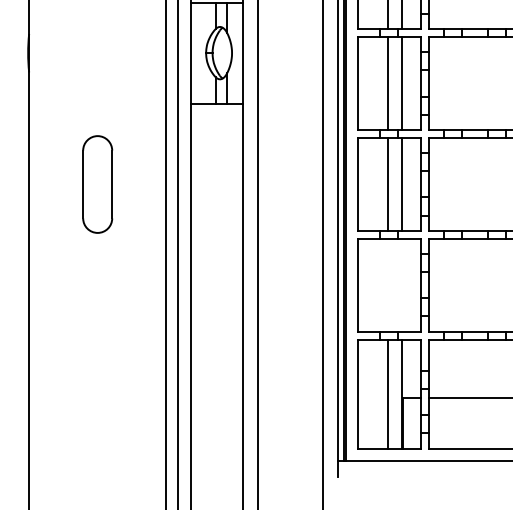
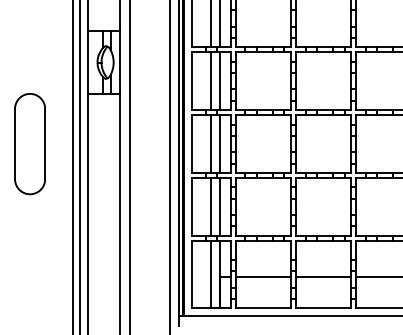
part: (96, 184) -> (29, 144), size x1.67
line: (387, 284) -> (210, 206), added
line: (402, 284) -> (219, 206), added

